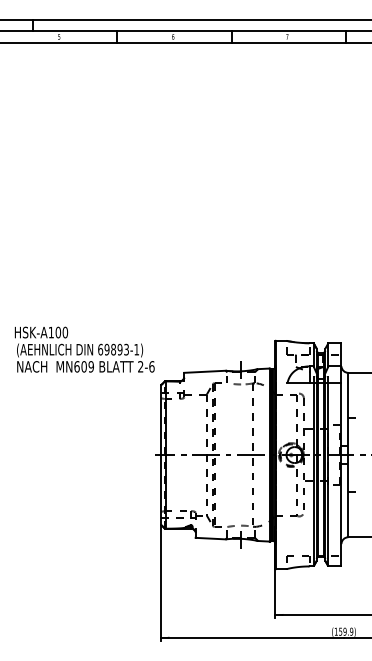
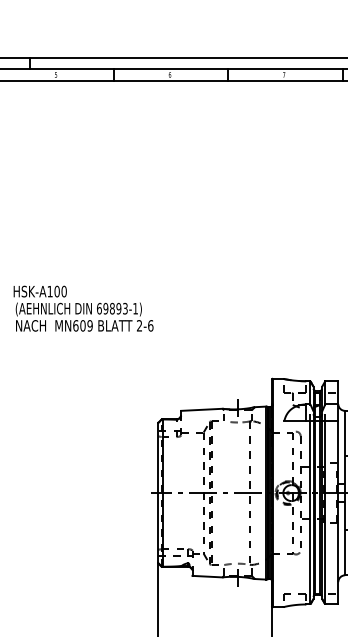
text: (84, 349) -> (83, 308), moved

